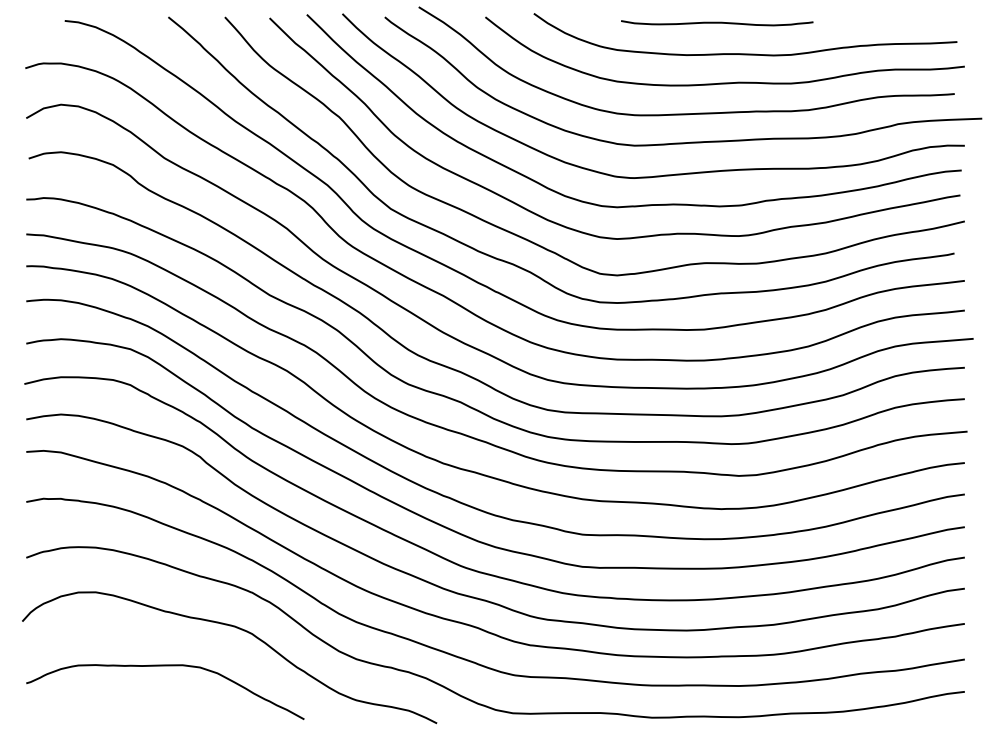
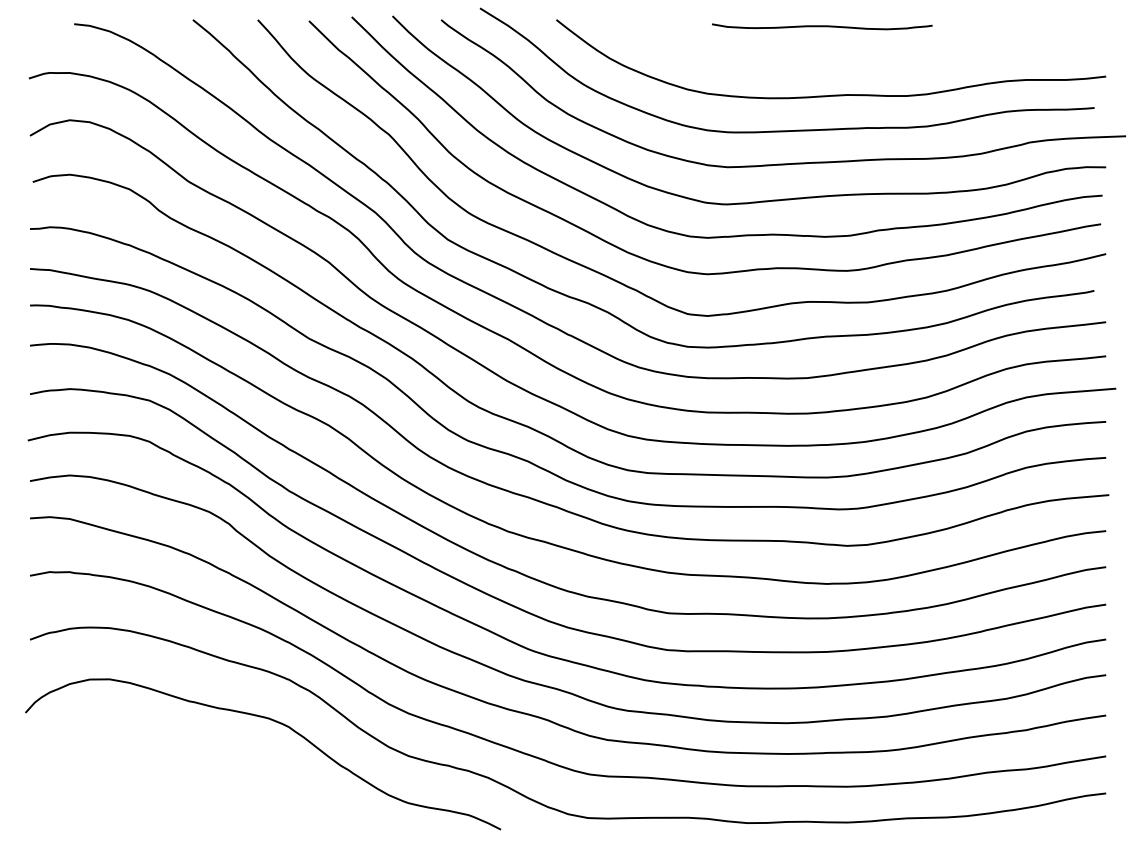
curve: (745, 53) -> (854, 61), removed
curve: (165, 666) -> (189, 764), removed

